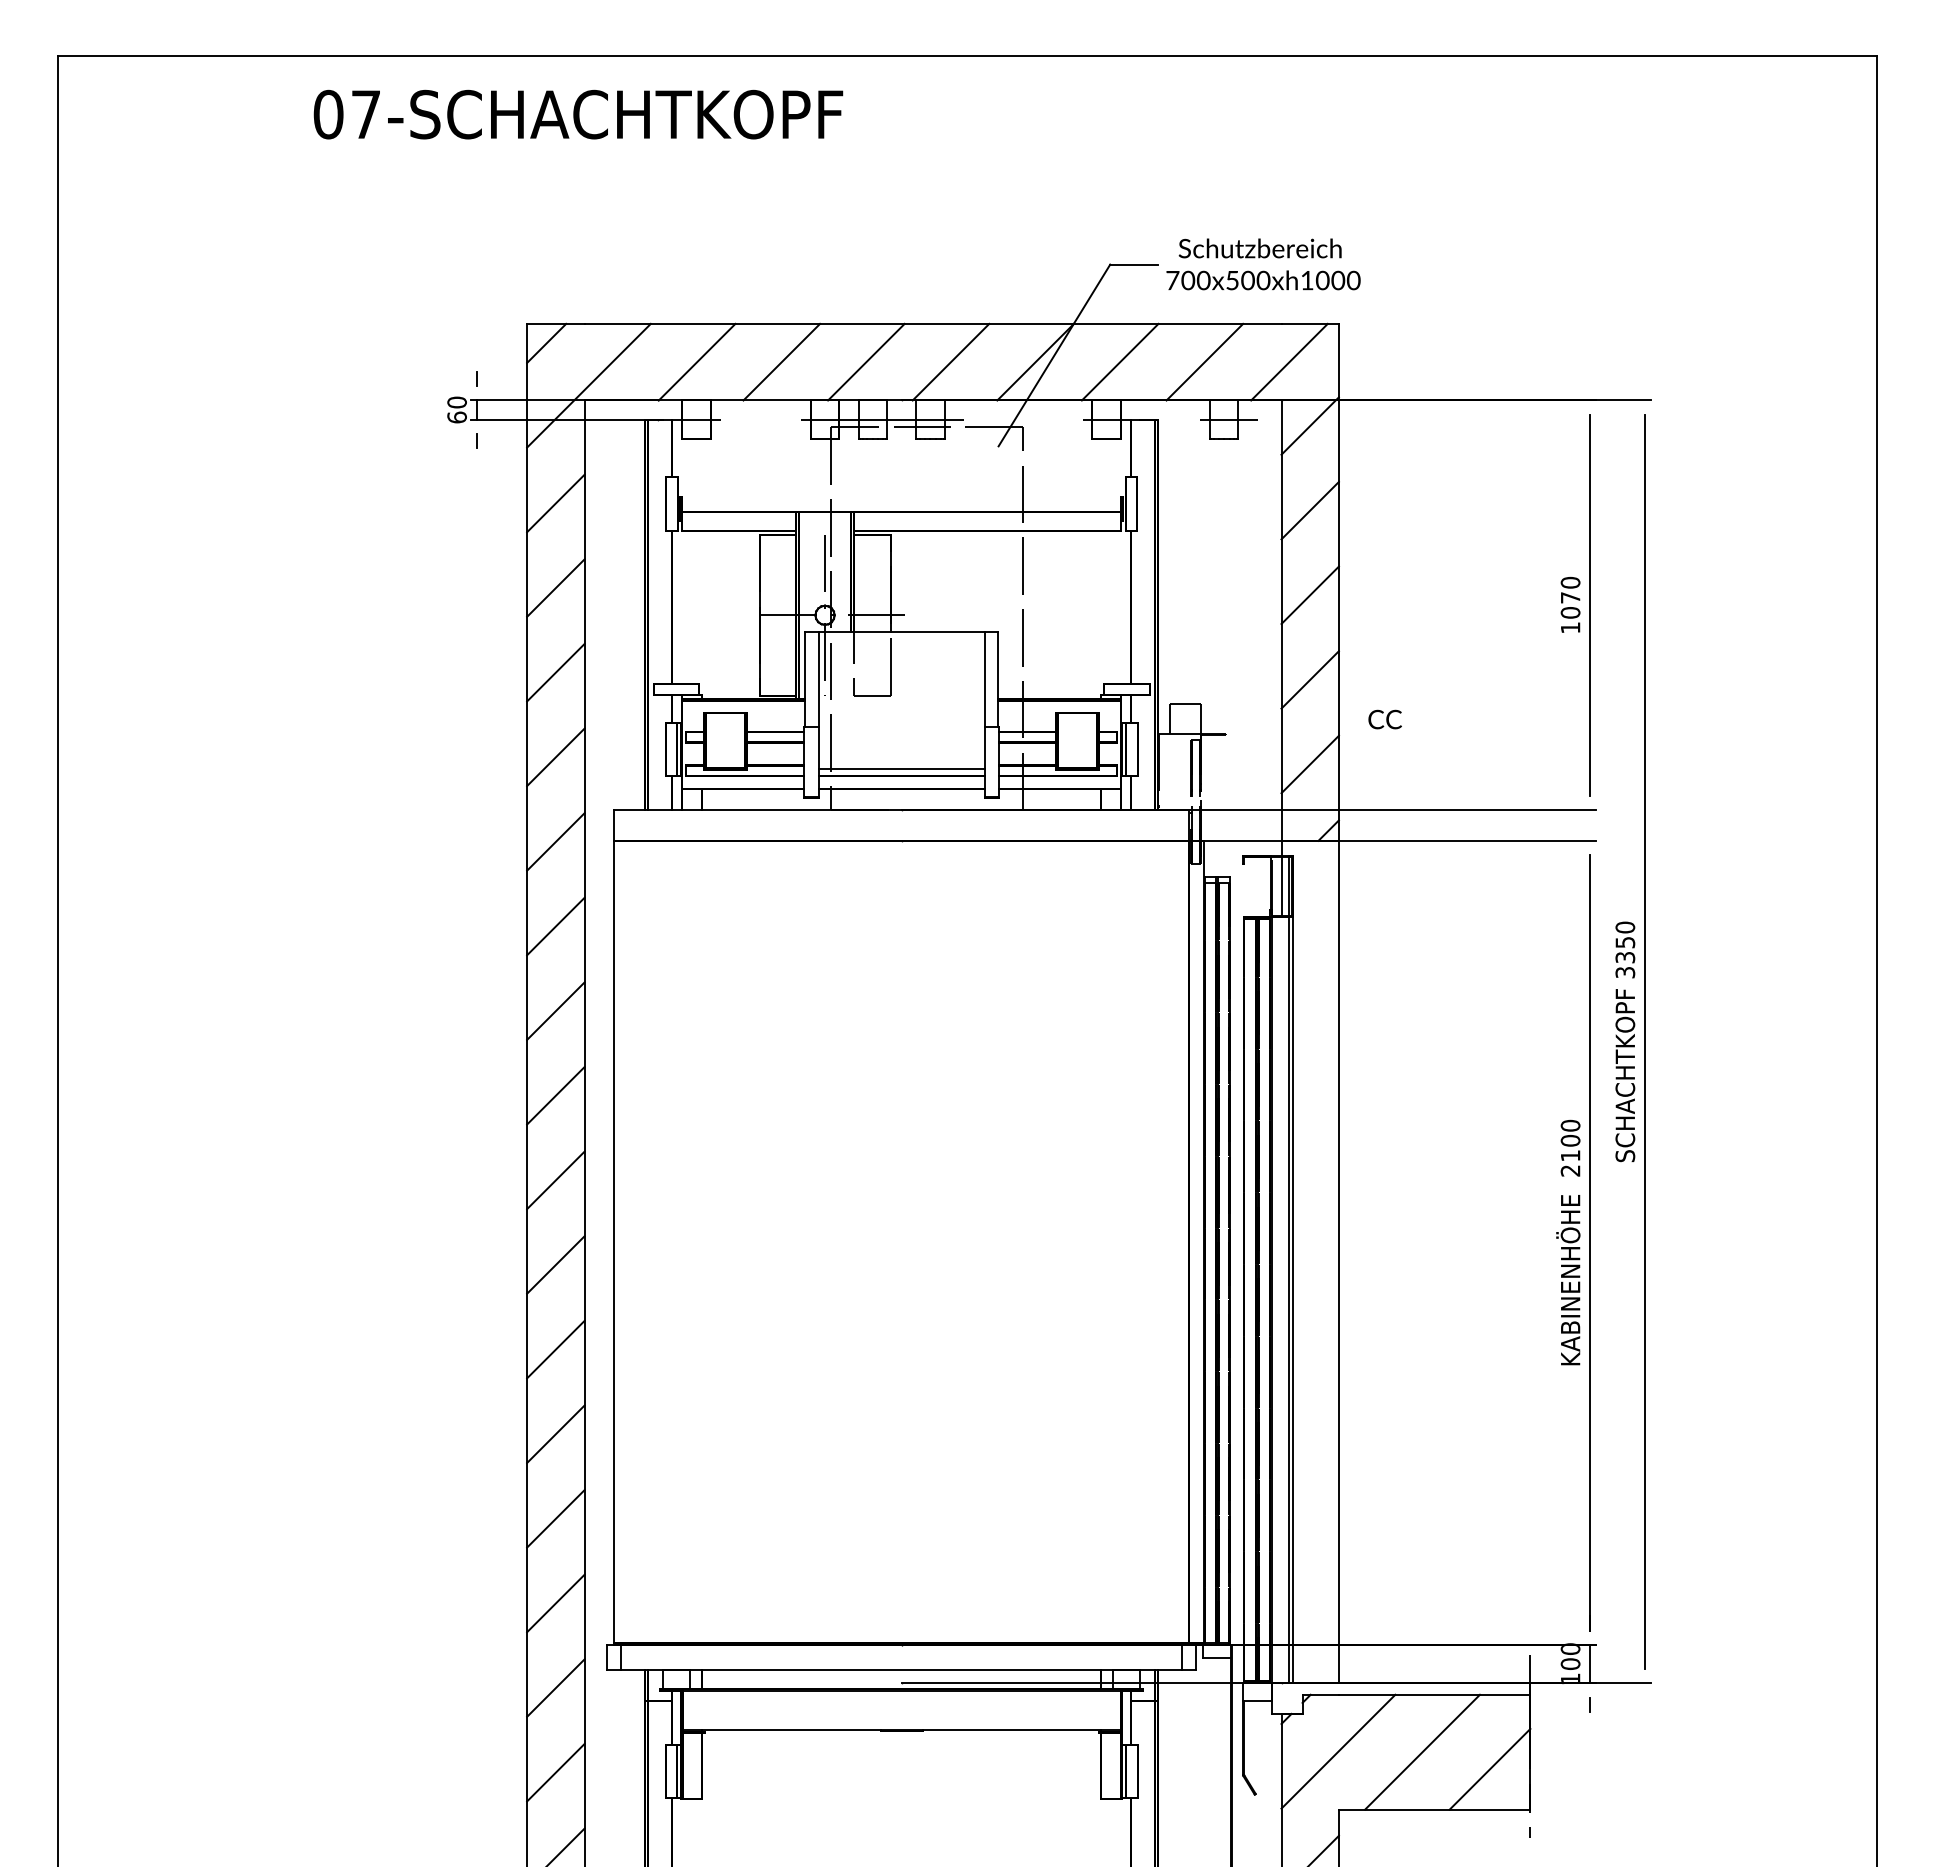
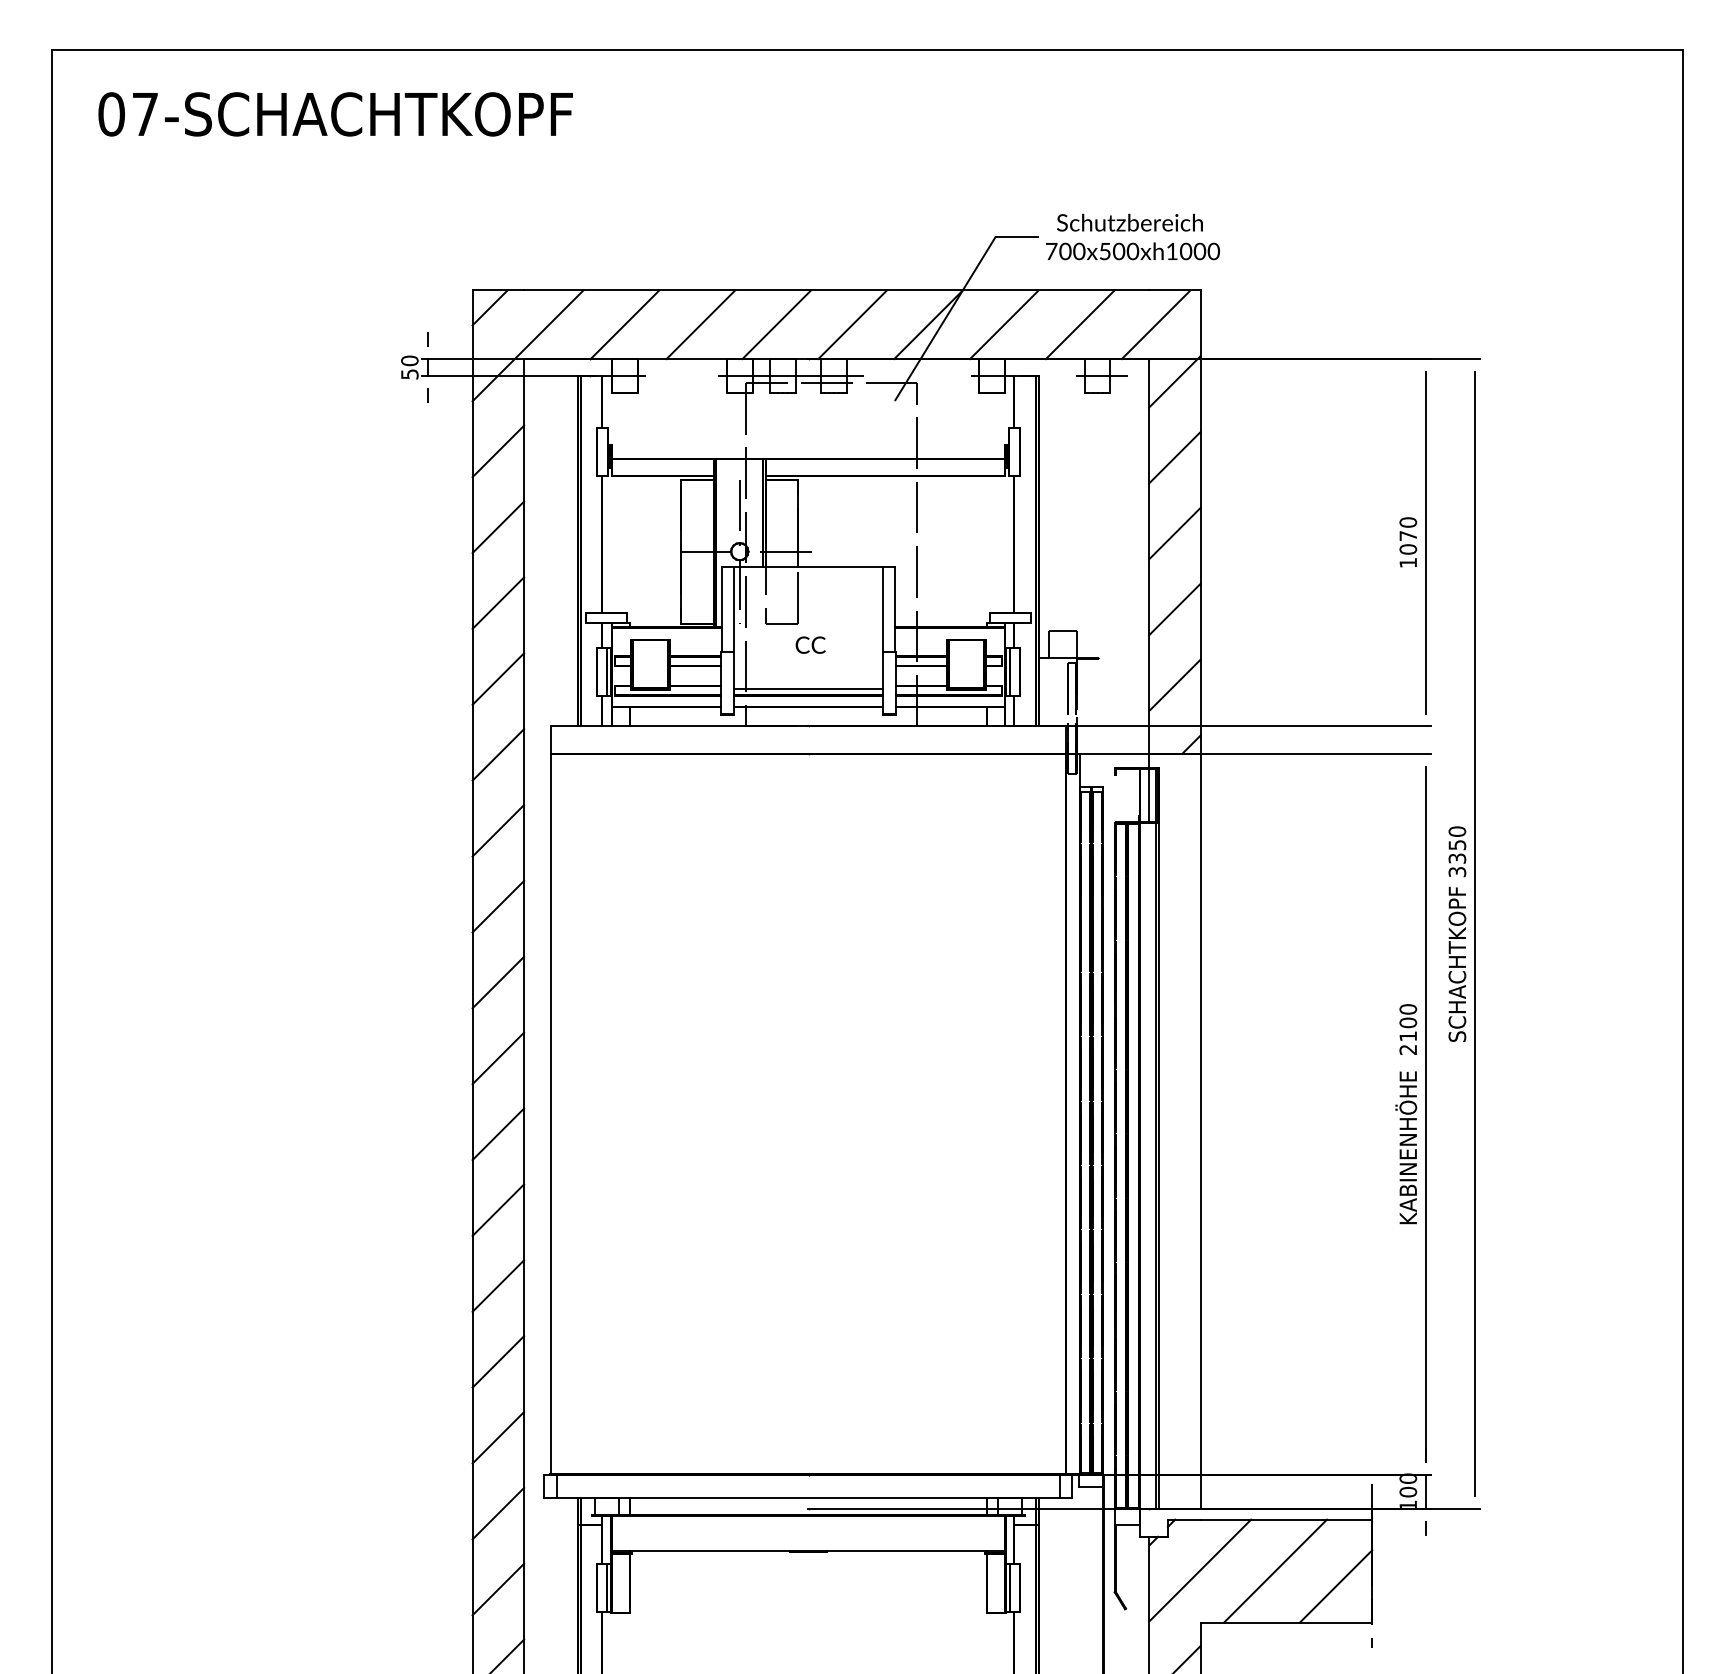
text: (578, 114) -> (335, 114), moved
text: (456, 417) -> (409, 374), 60 -> 50
text: (1384, 719) -> (810, 645), moved

